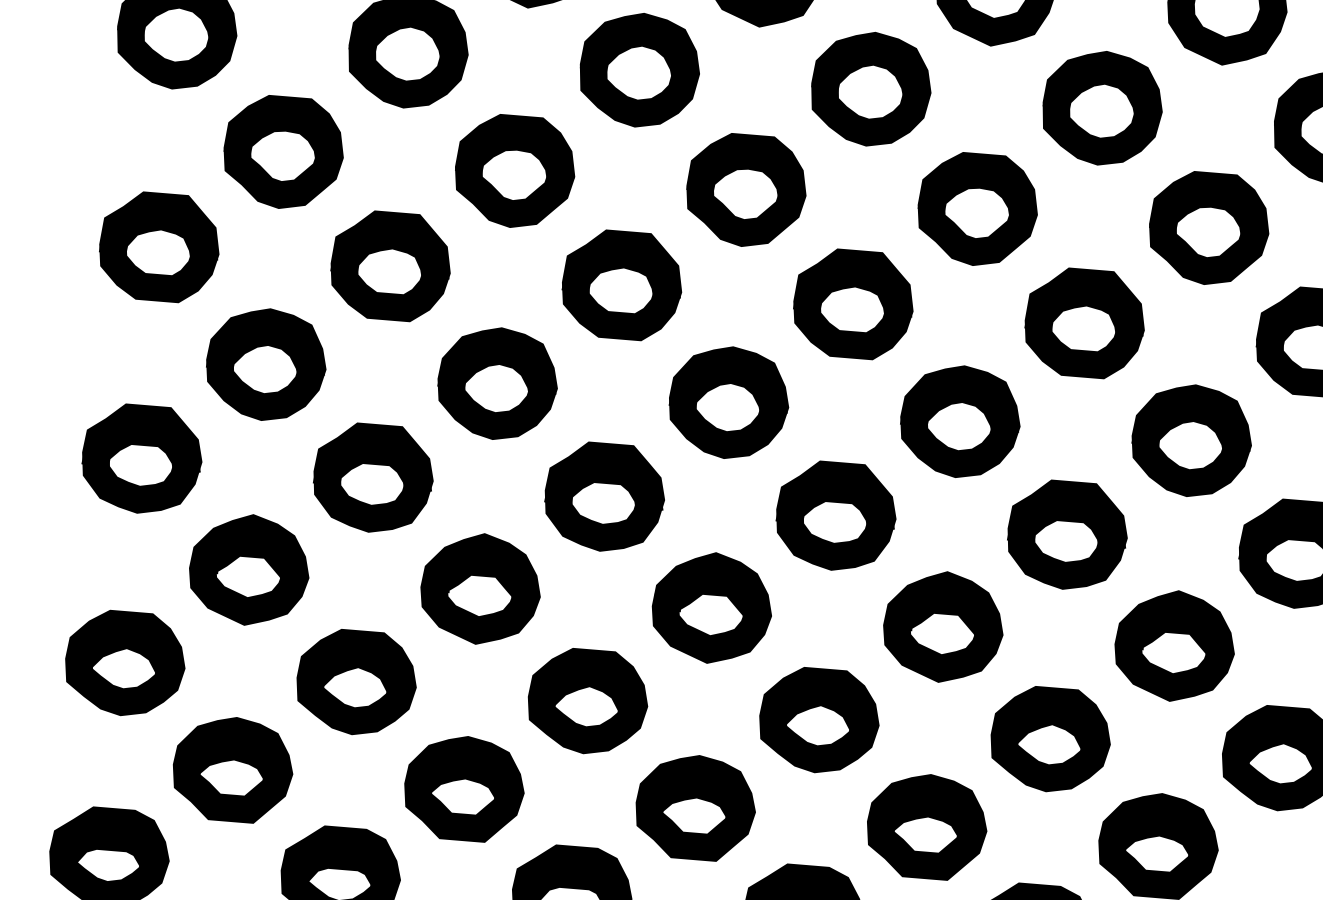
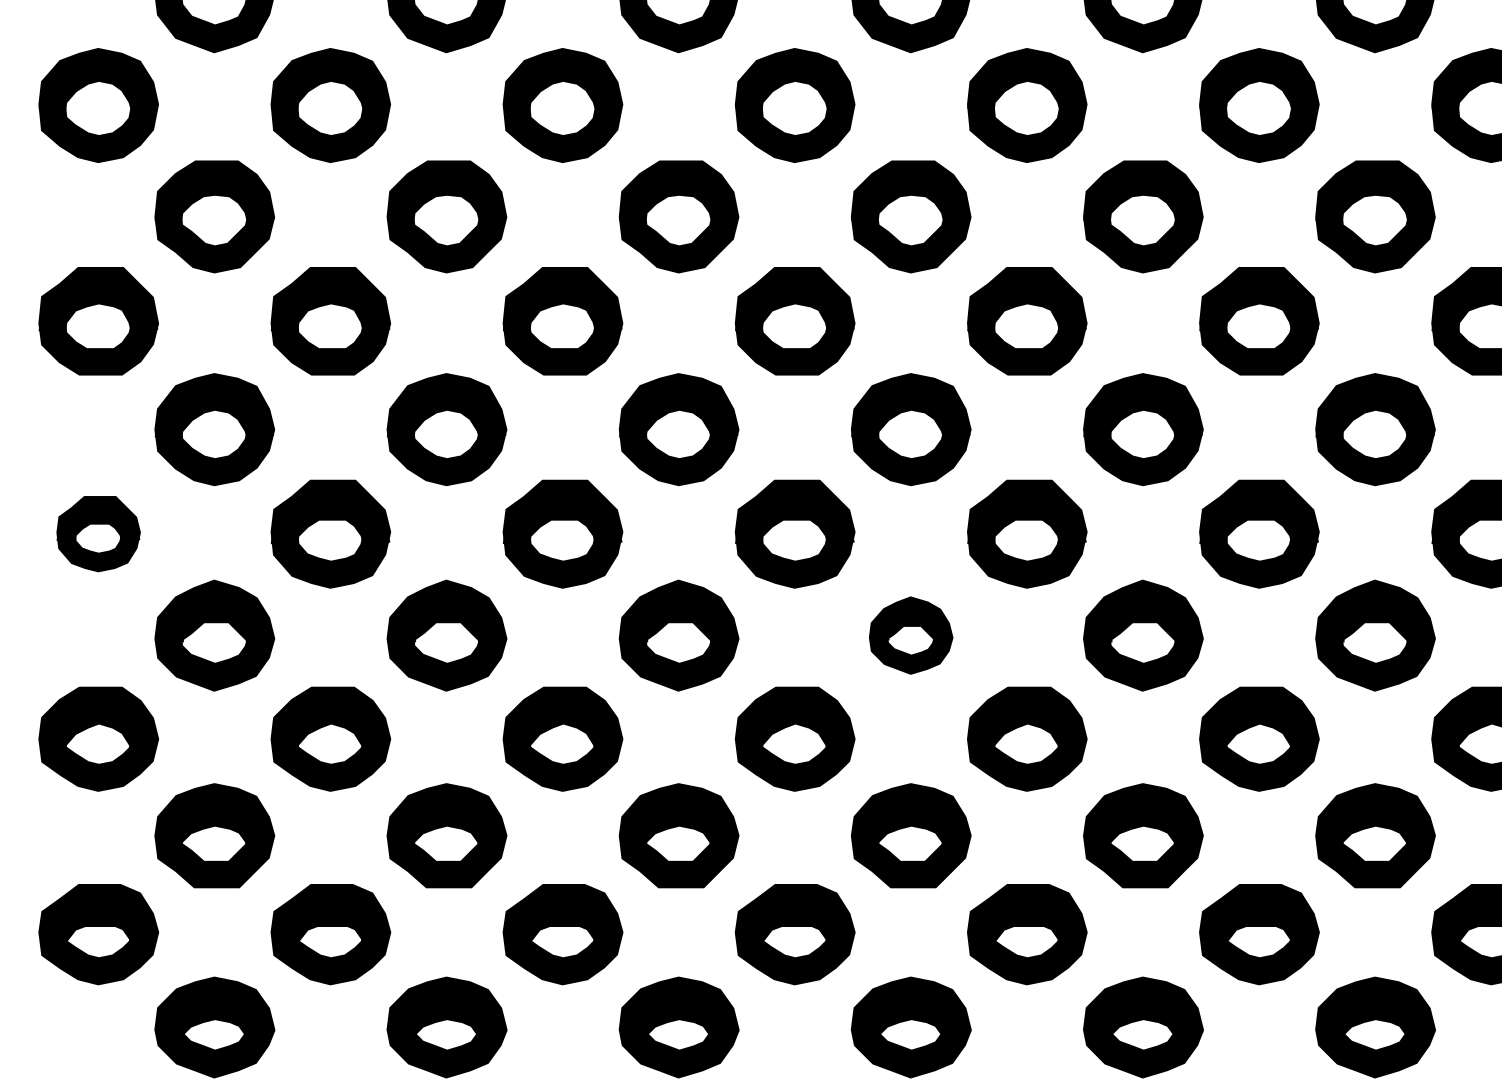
part: (141, 458) -> (98, 533), size x0.7
part: (942, 626) -> (910, 635), size x0.7

